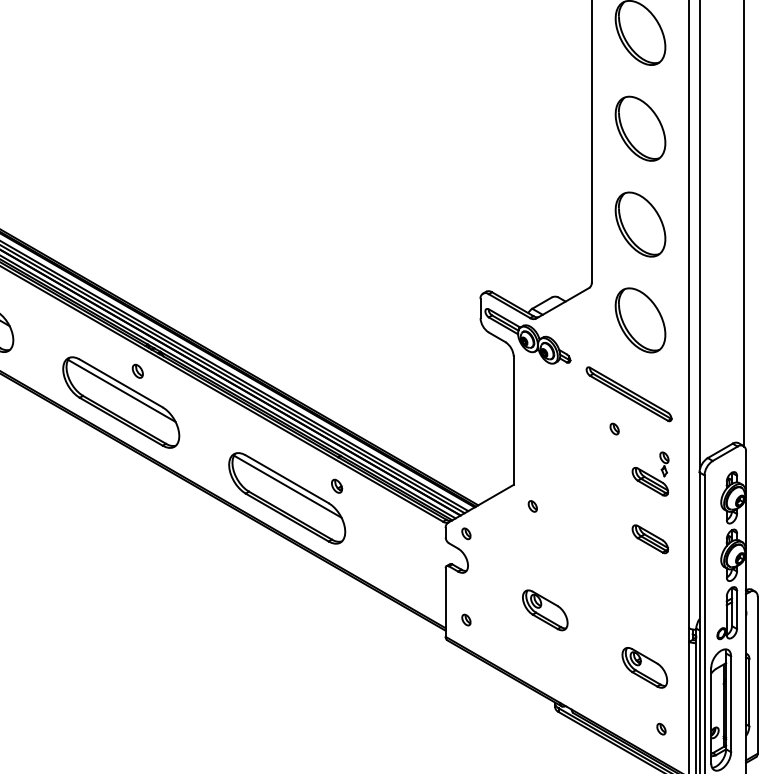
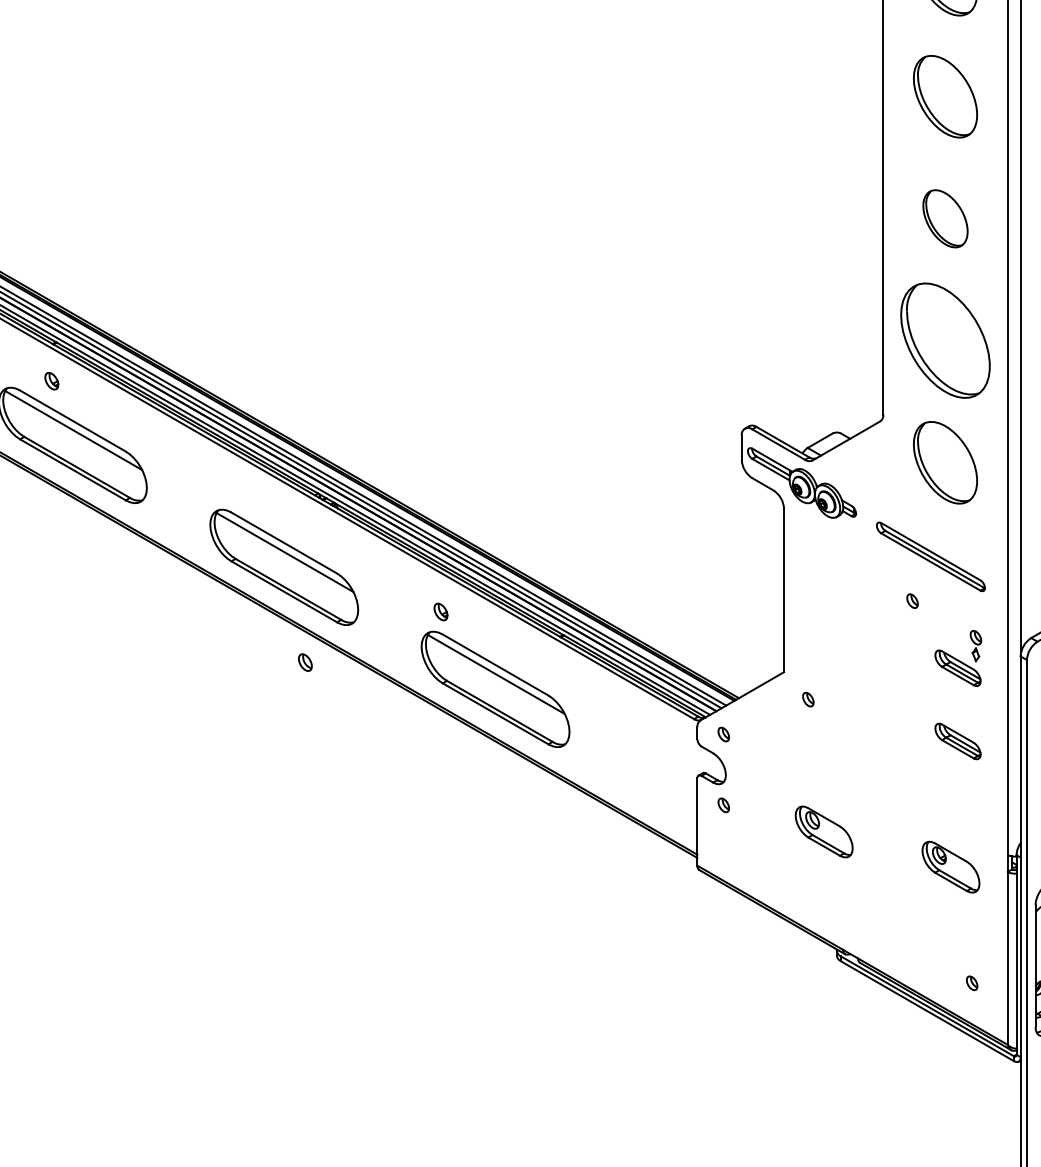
part: (640, 128) -> (945, 218), size x0.7
part: (640, 224) -> (945, 340), size x1.4
part: (137, 371) -> (305, 662), moved
part: (336, 485) -> (440, 611), moved
part: (466, 620) -> (723, 805), moved
part: (644, 667) -> (950, 866), moved

